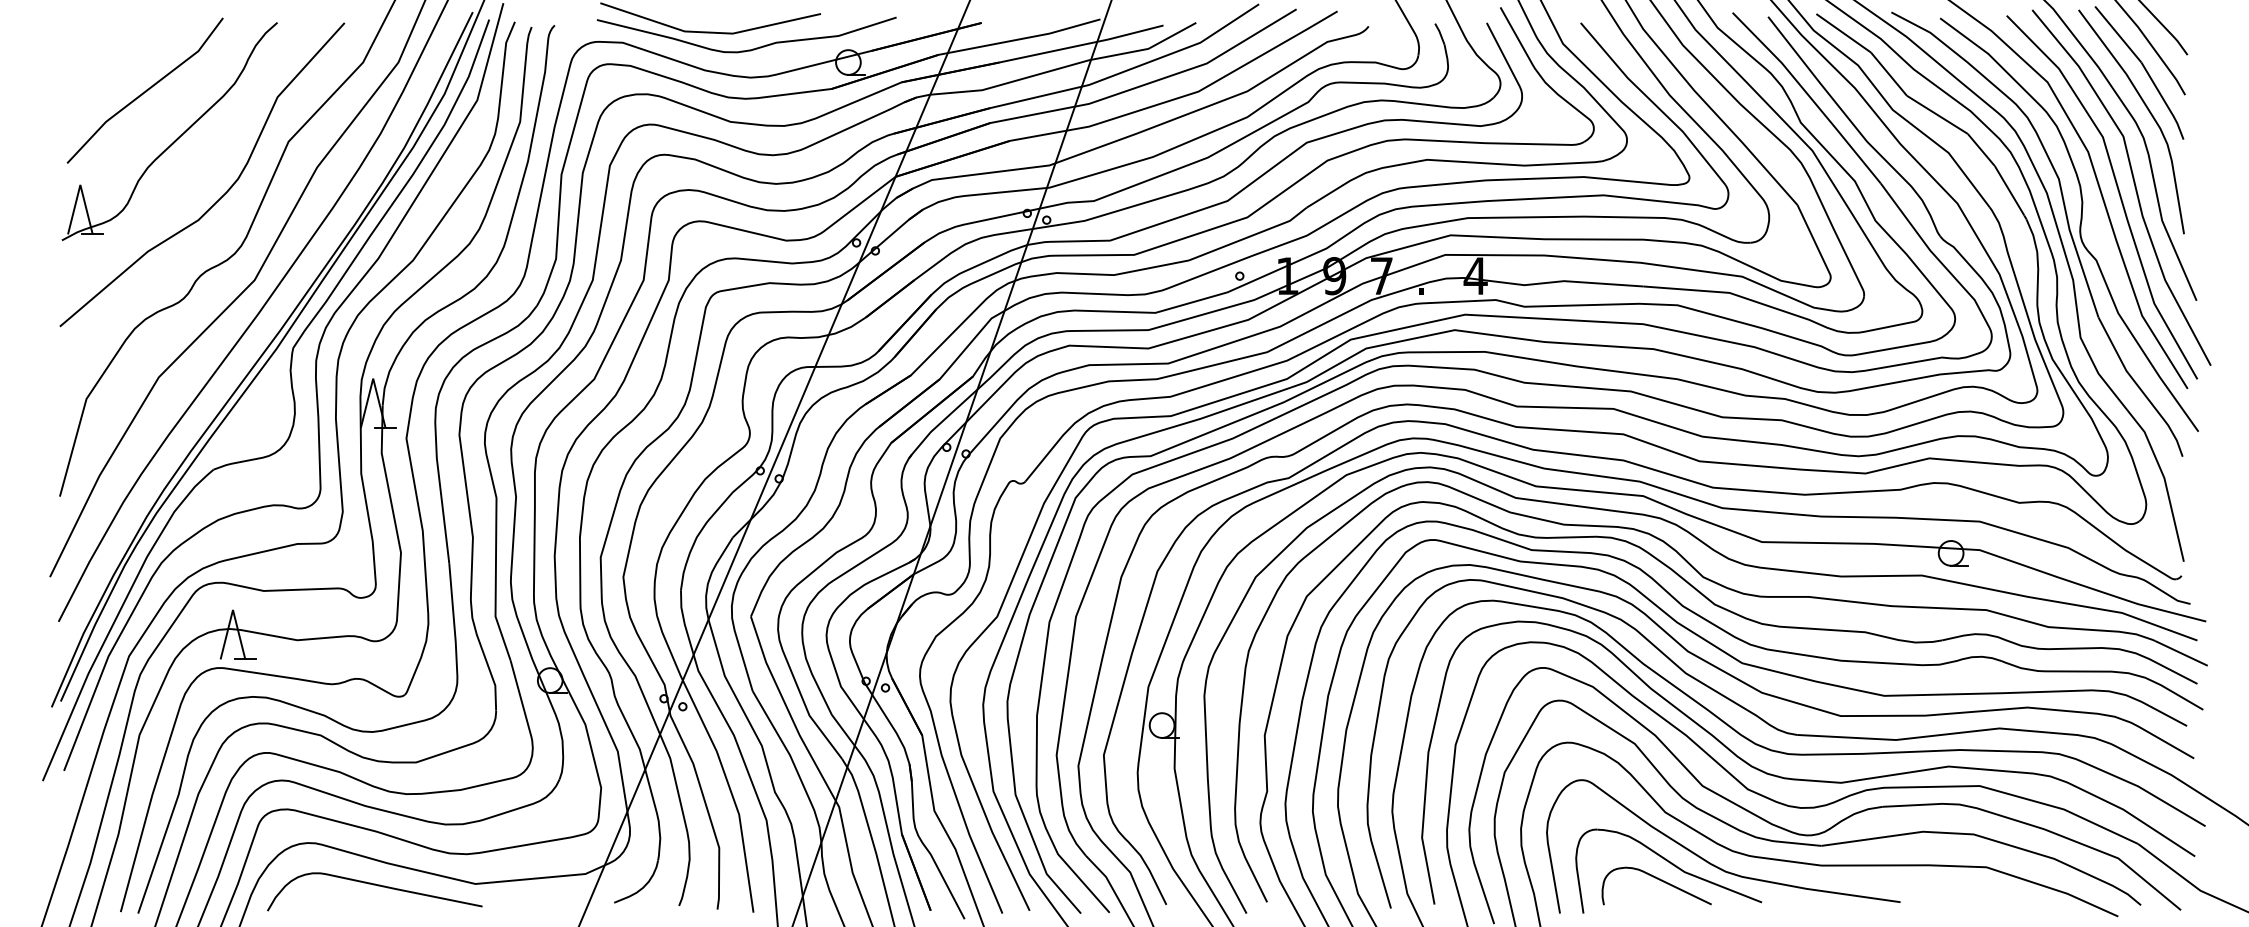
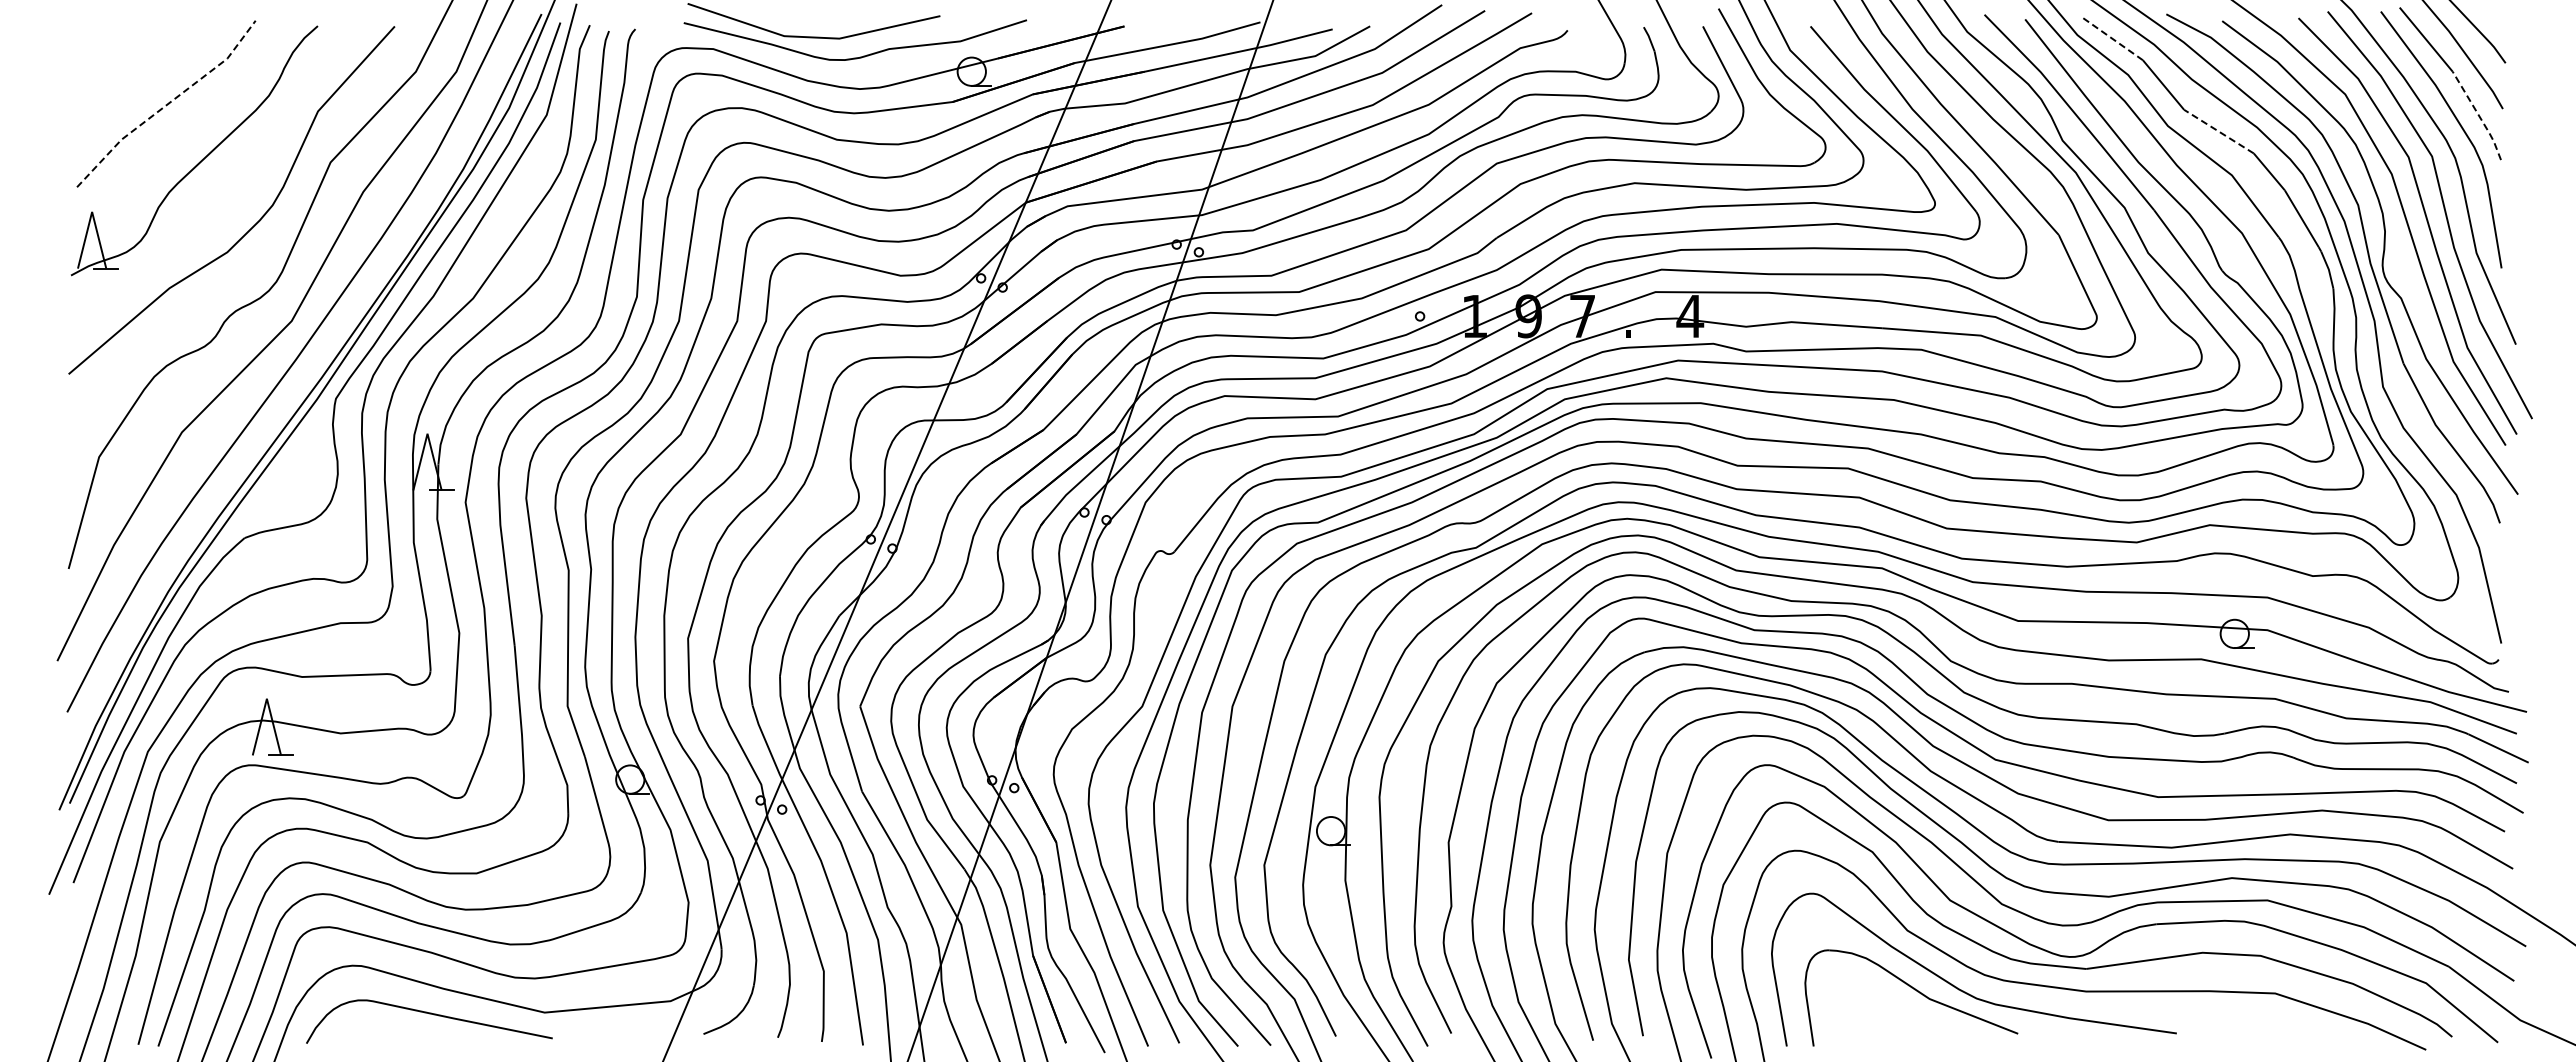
line: (1843, 32) -> (2111, 37), solid -> dashed
line: (146, 91) -> (167, 104), solid -> dashed
line: (2164, 101) -> (2479, 116), solid -> dashed
line: (1936, 114) -> (2218, 131), solid -> dashed
curve: (1659, 880) -> (1900, 1008), removed

